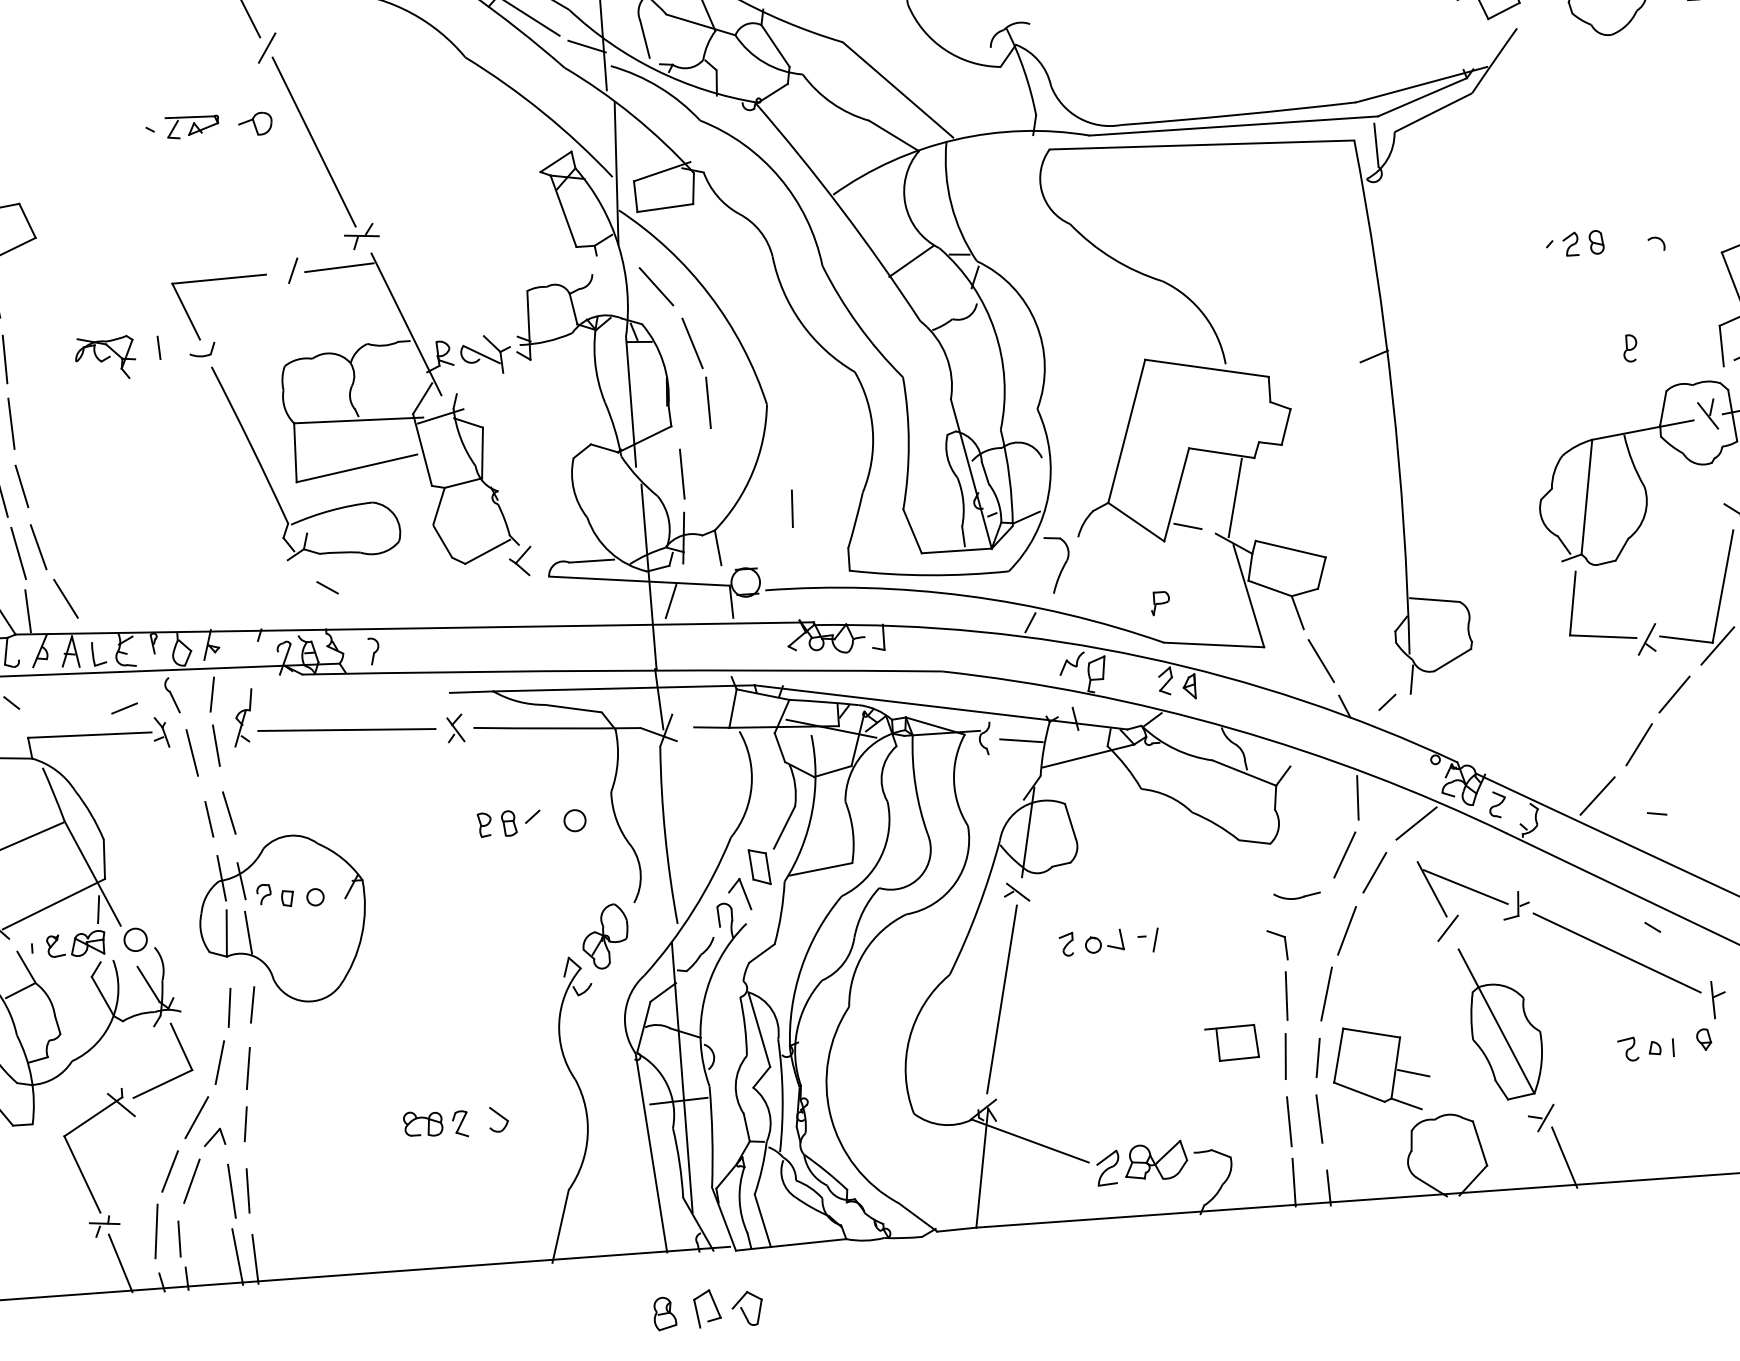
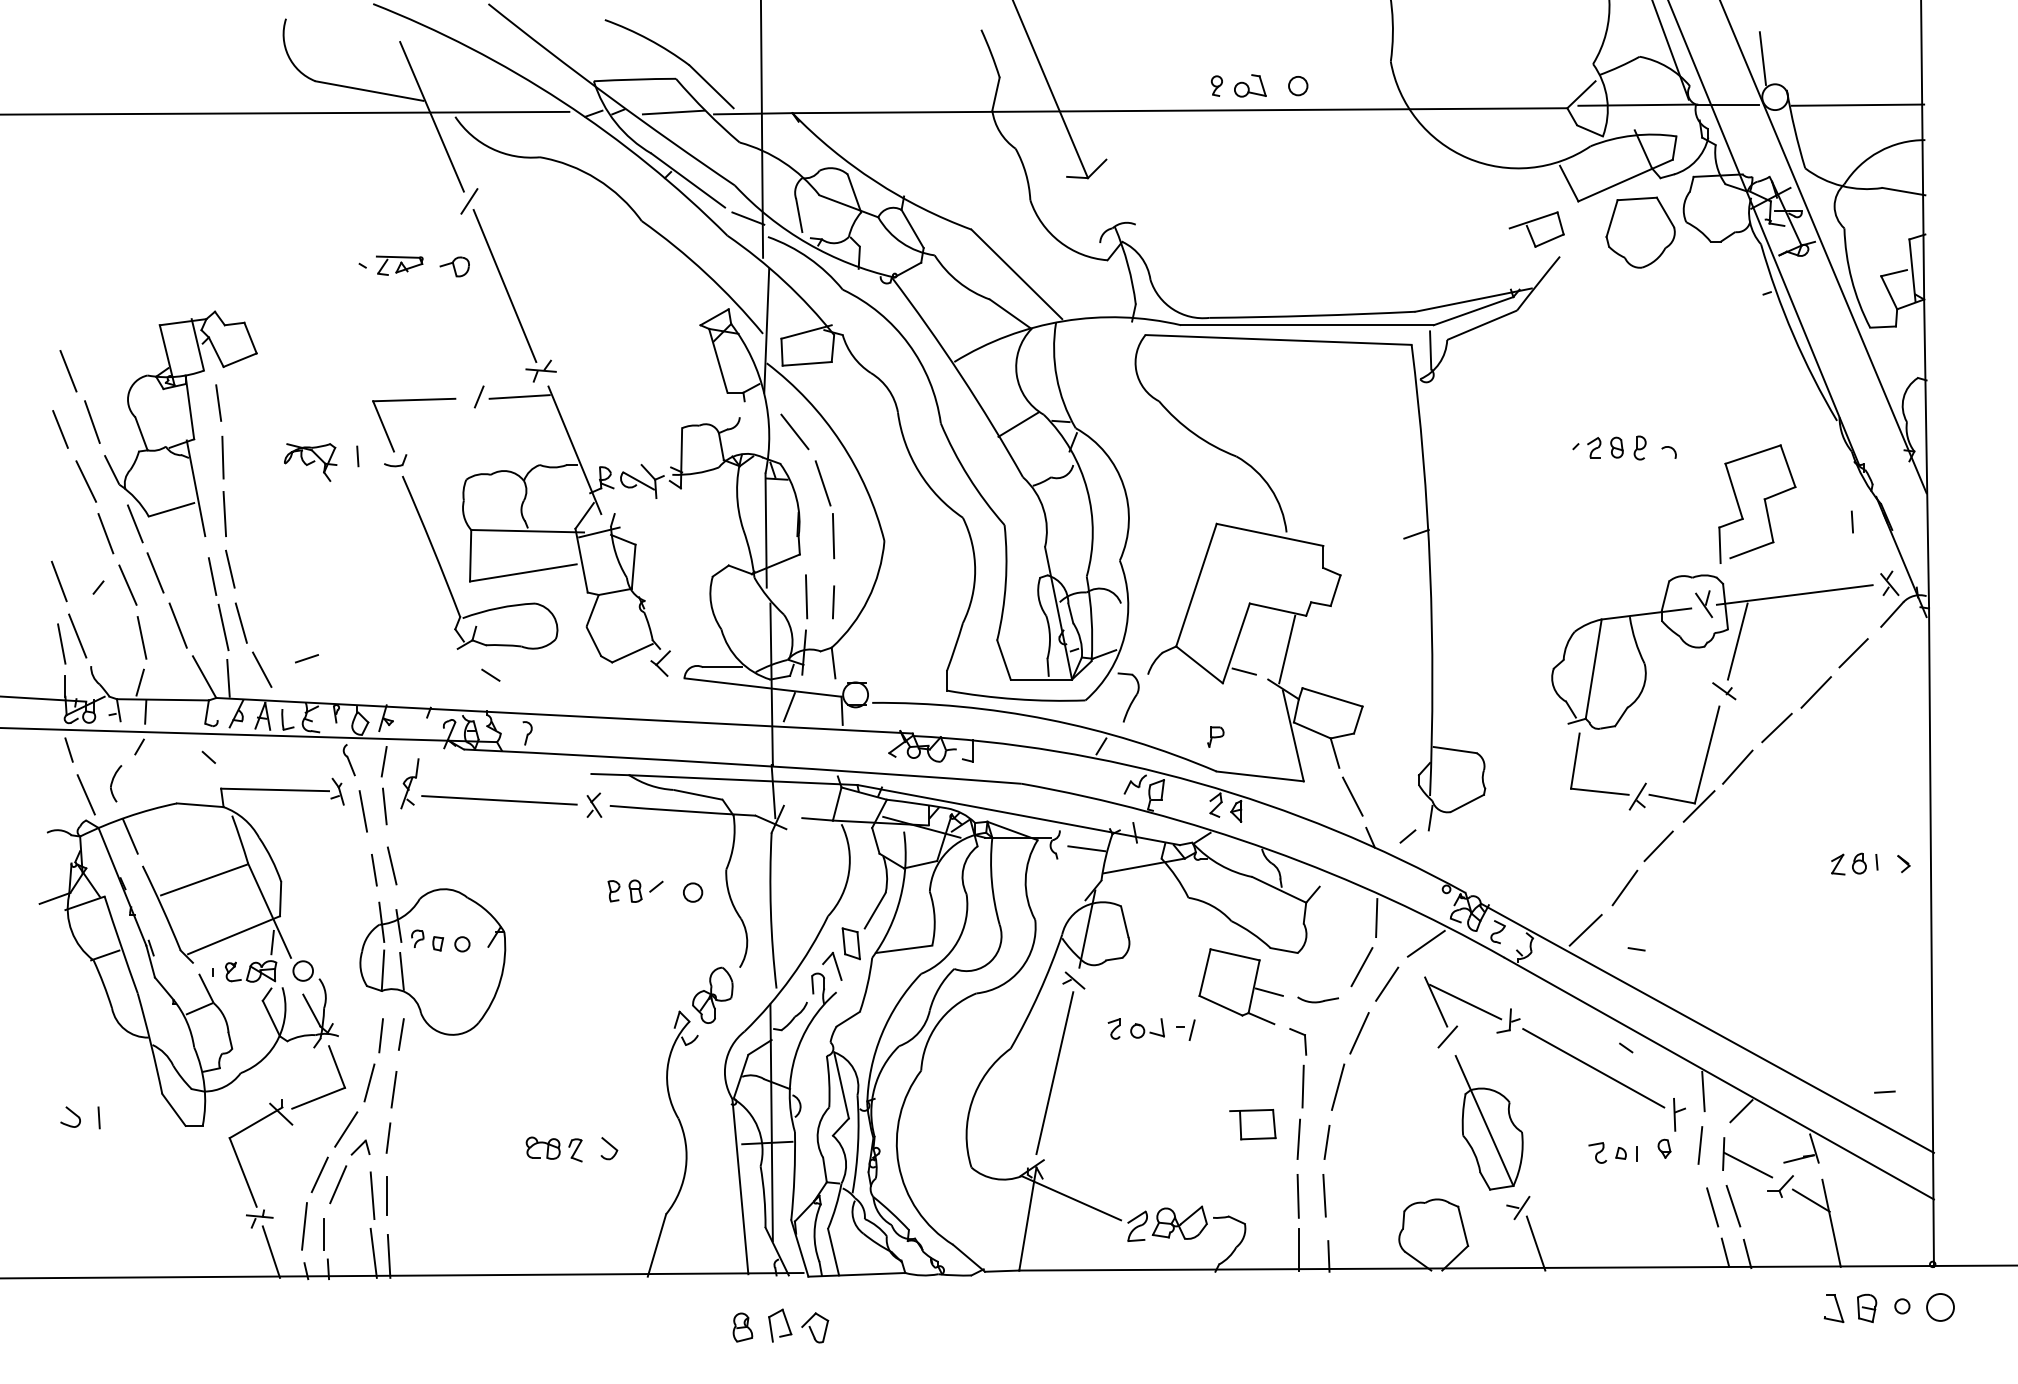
part: (1629, 347) -> (1639, 447), moved
line: (792, 508) -> (833, 602), moved
line: (124, 708) -> (306, 658), moved
part: (1380, 1068) -> (1240, 986), moved

